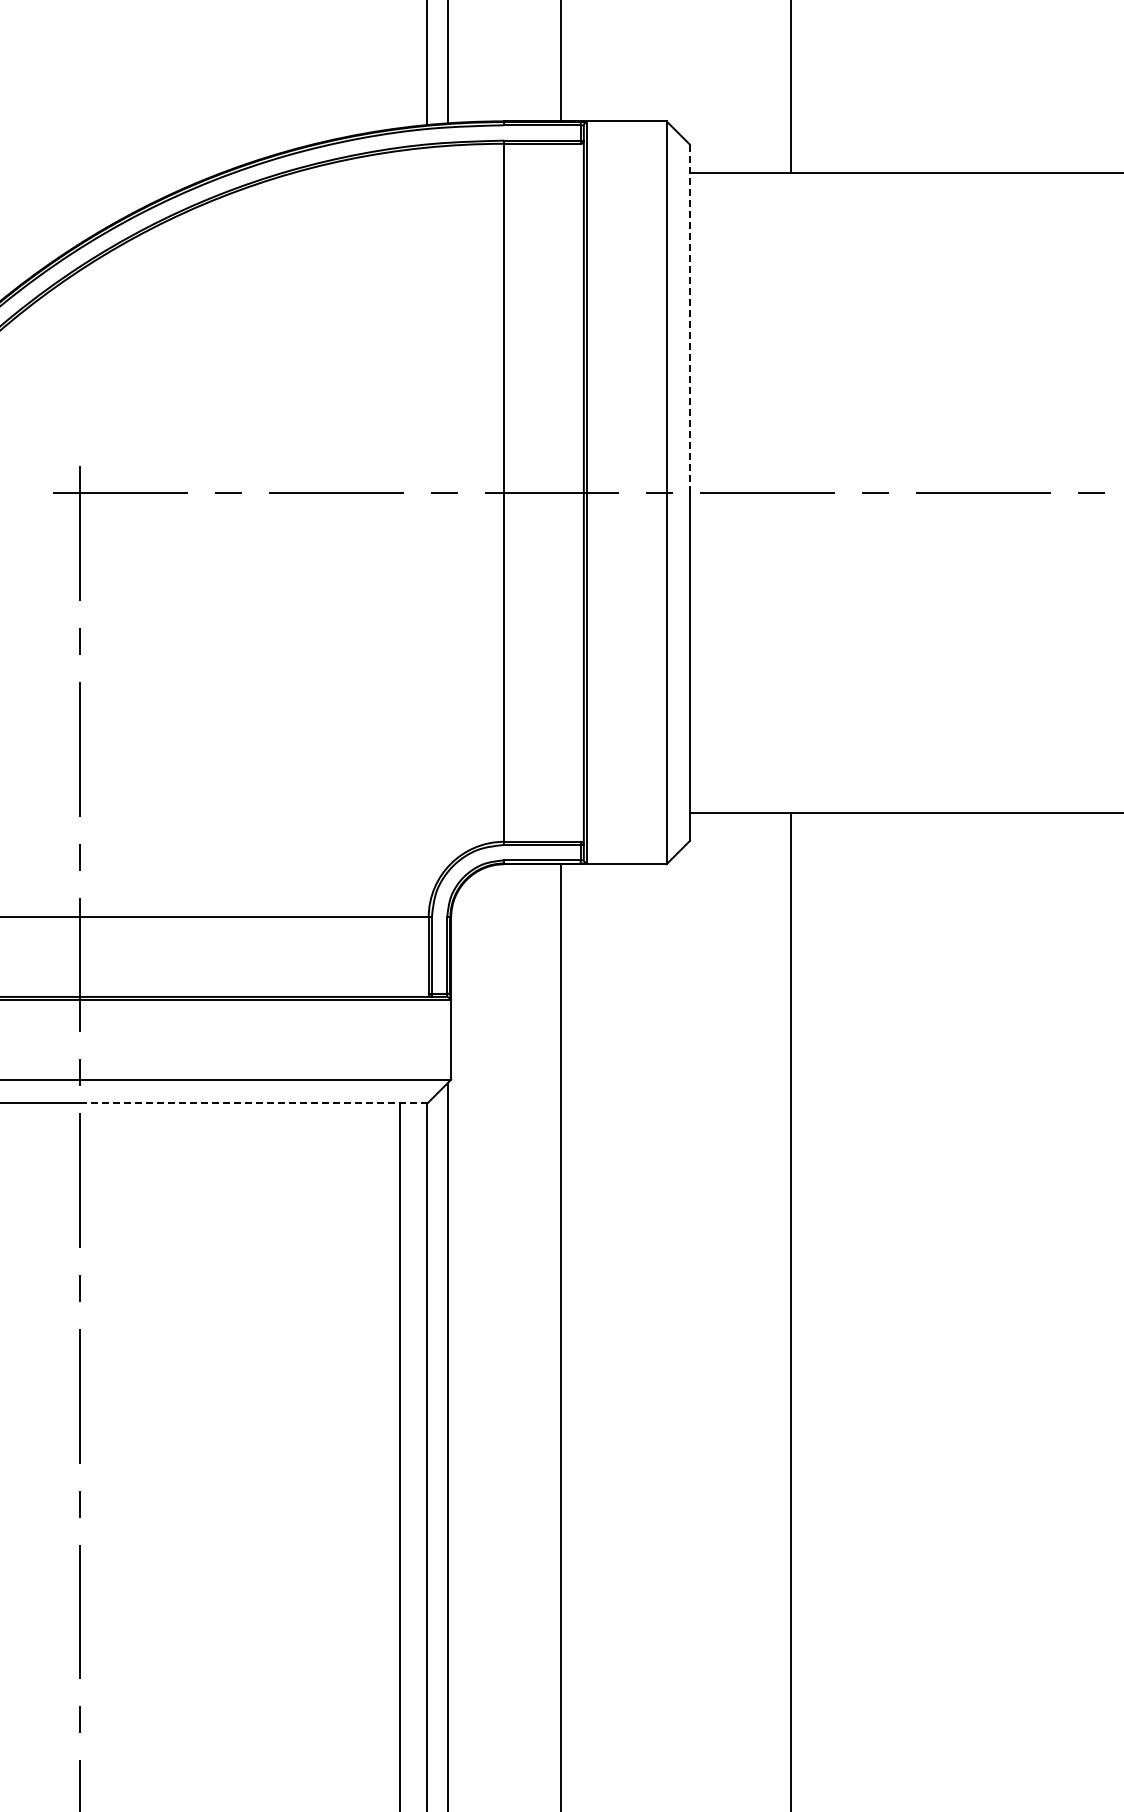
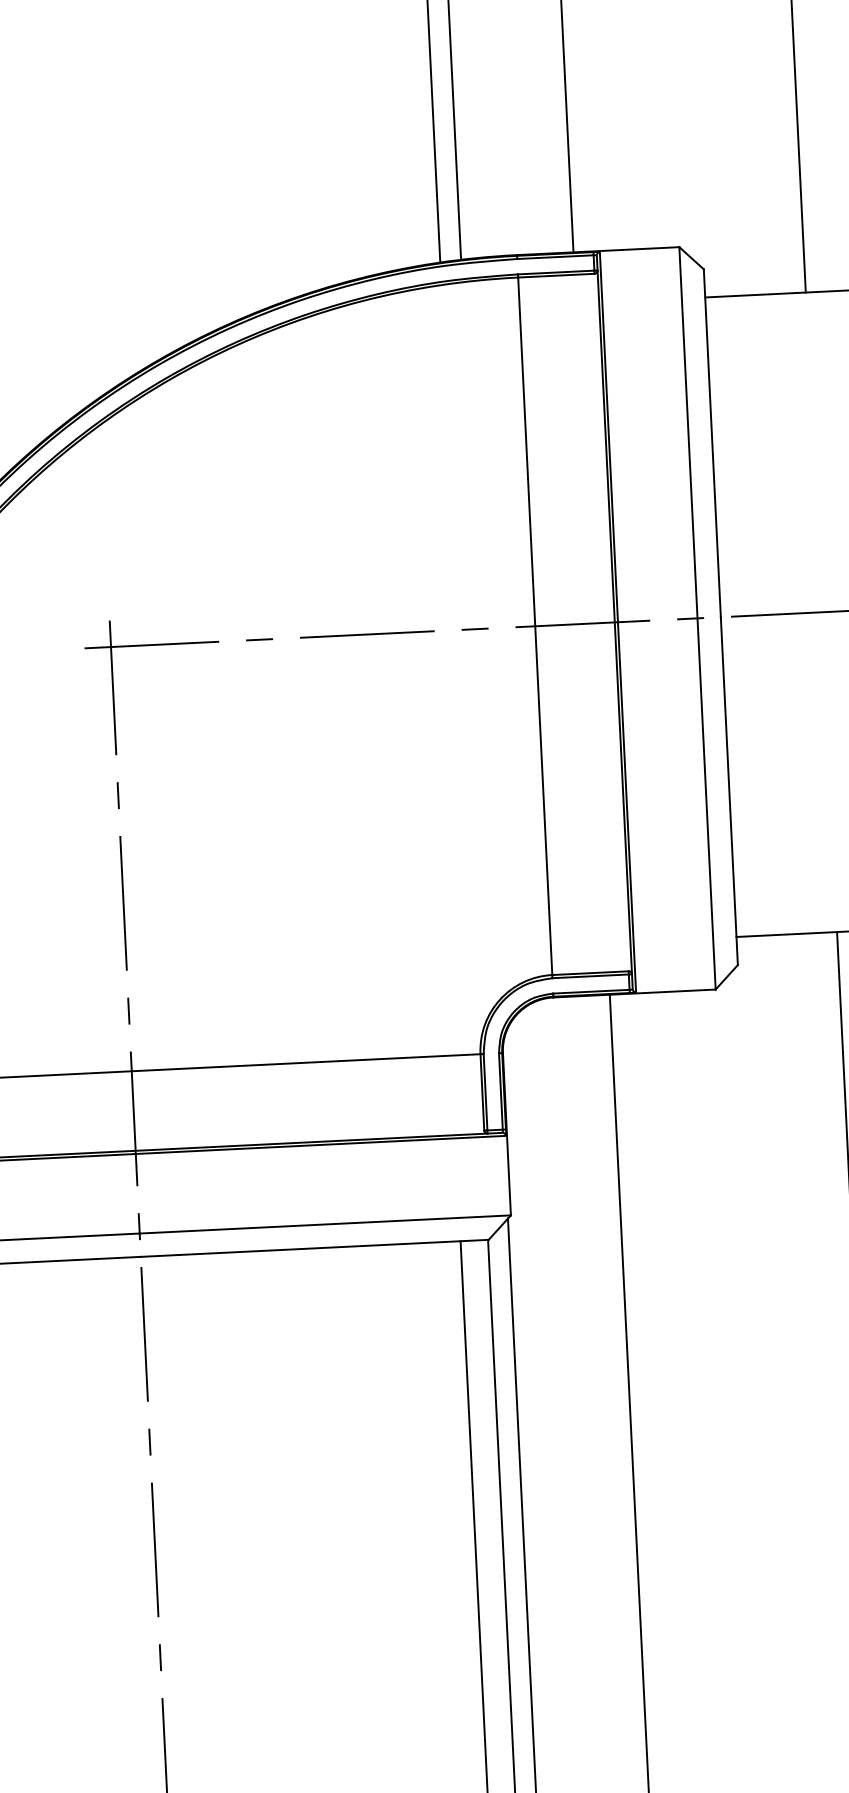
line: (689, 318) -> (711, 443), dashed -> solid
line: (254, 1103) -> (315, 1248), dashed -> solid

